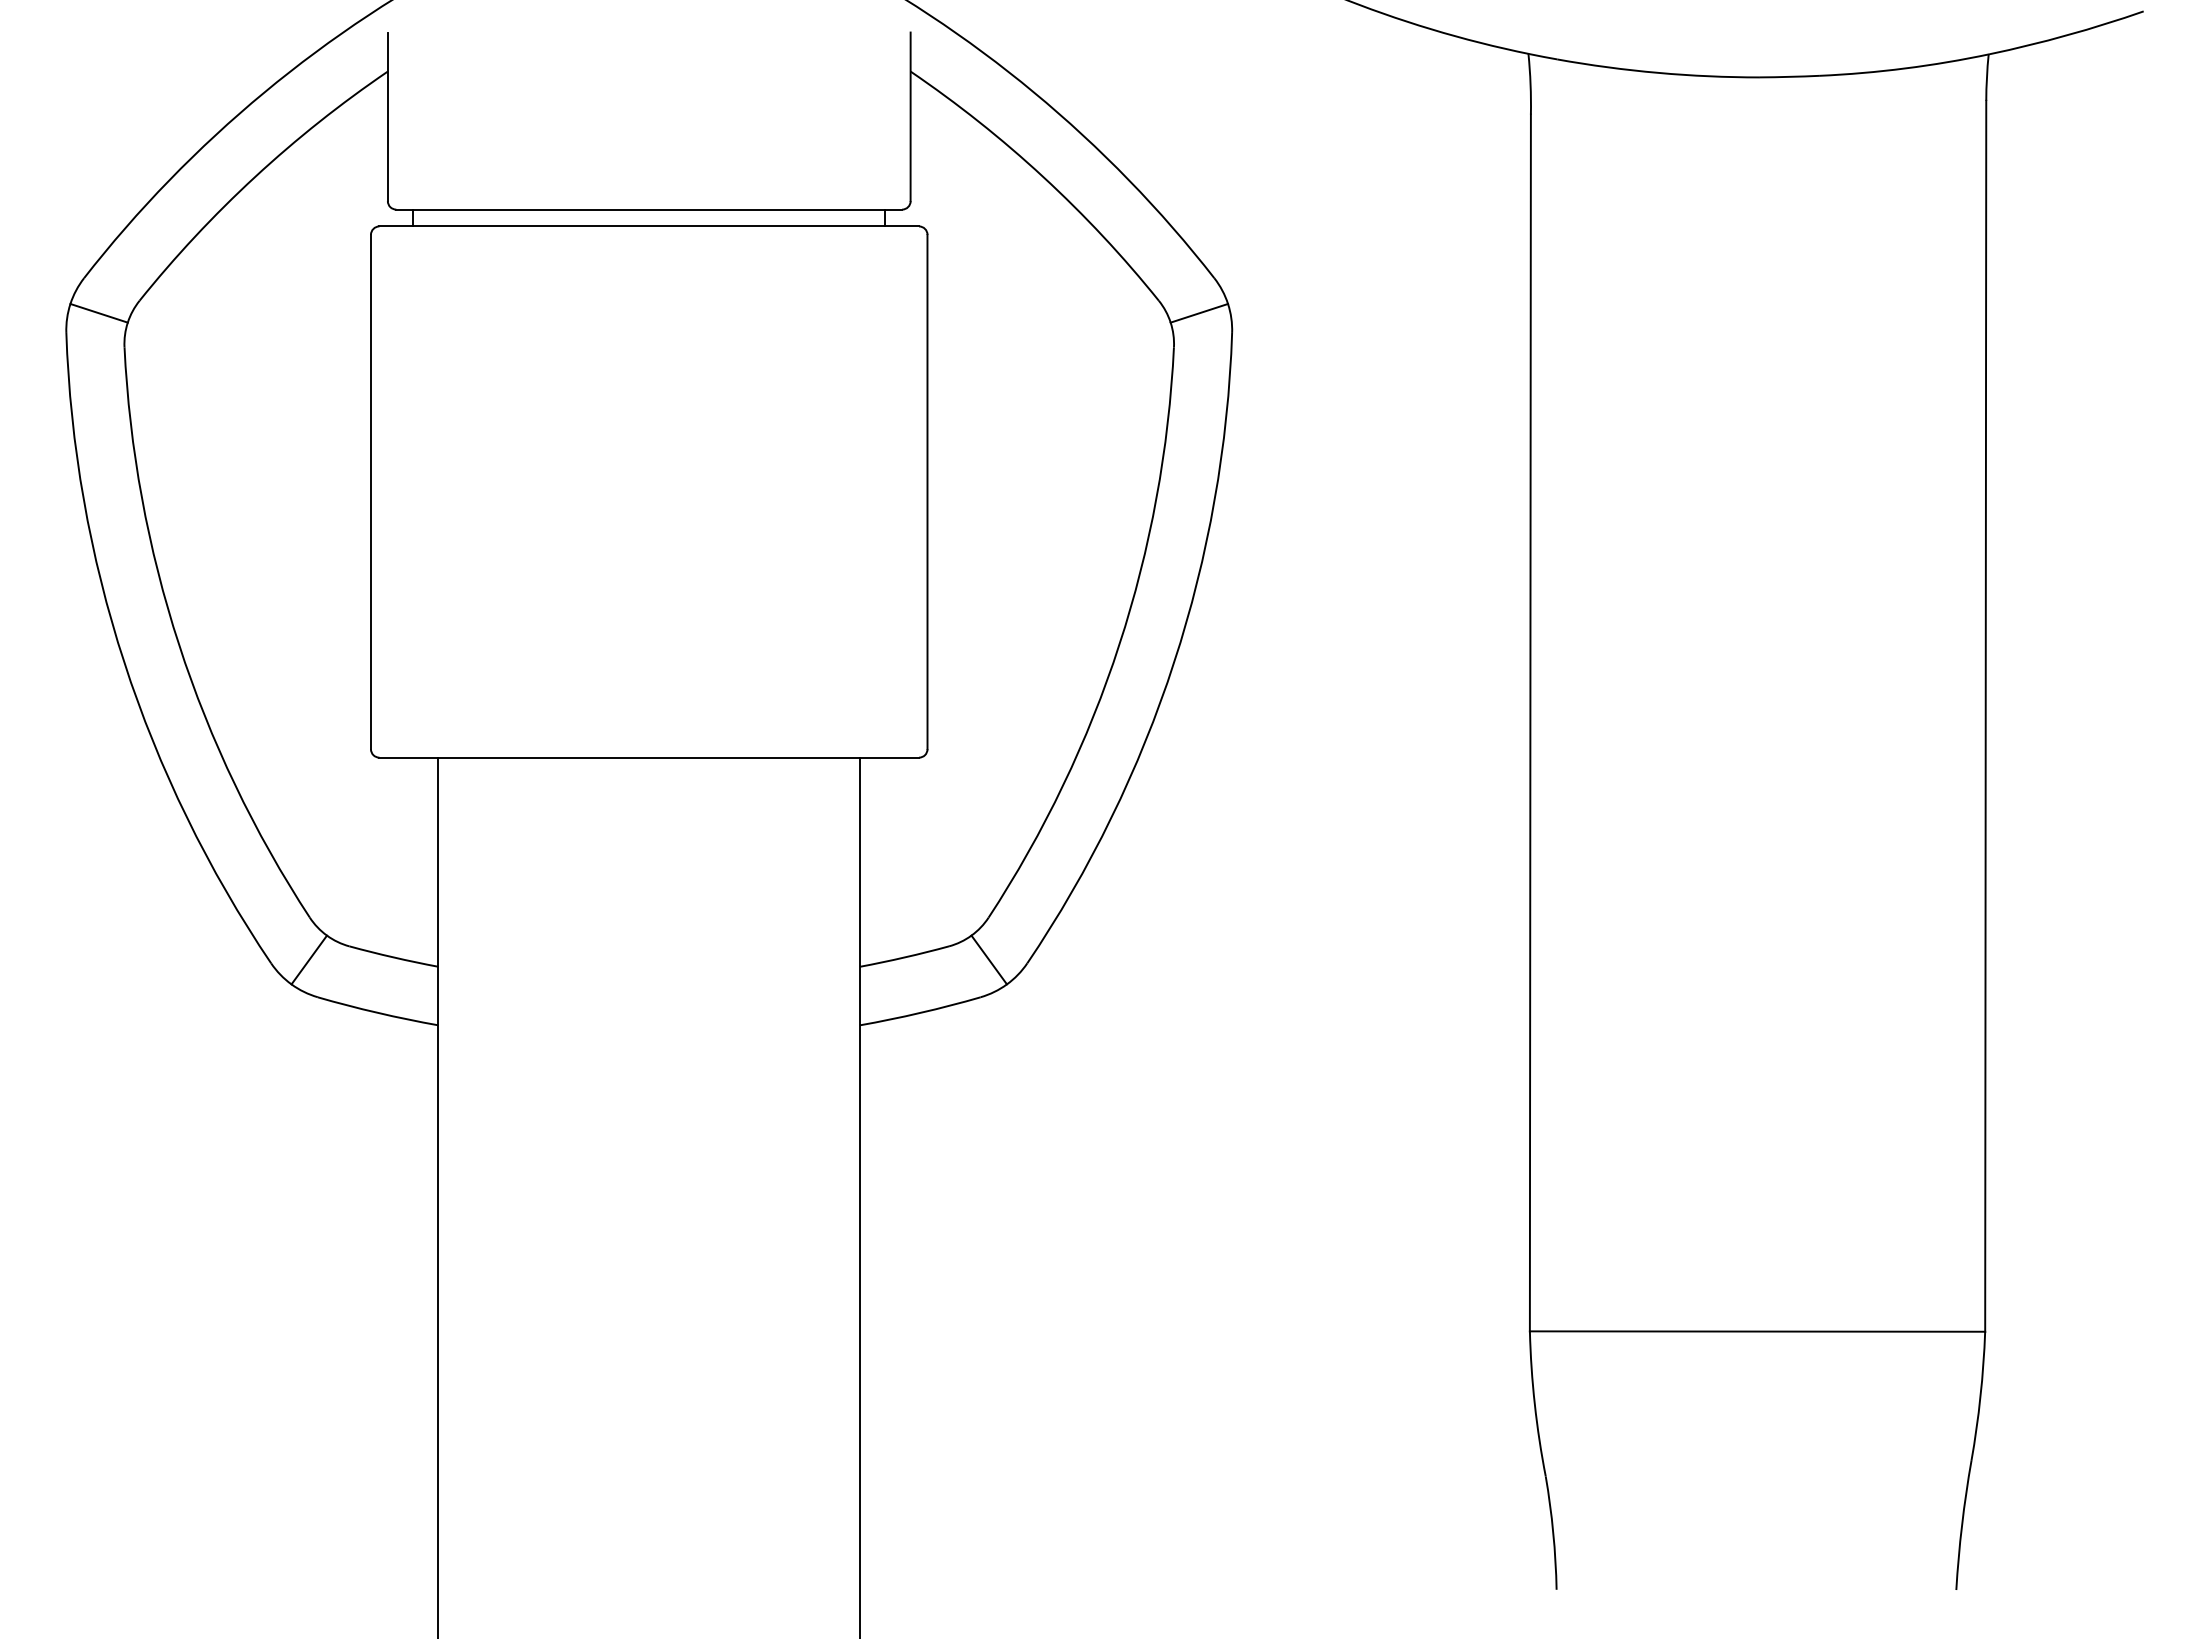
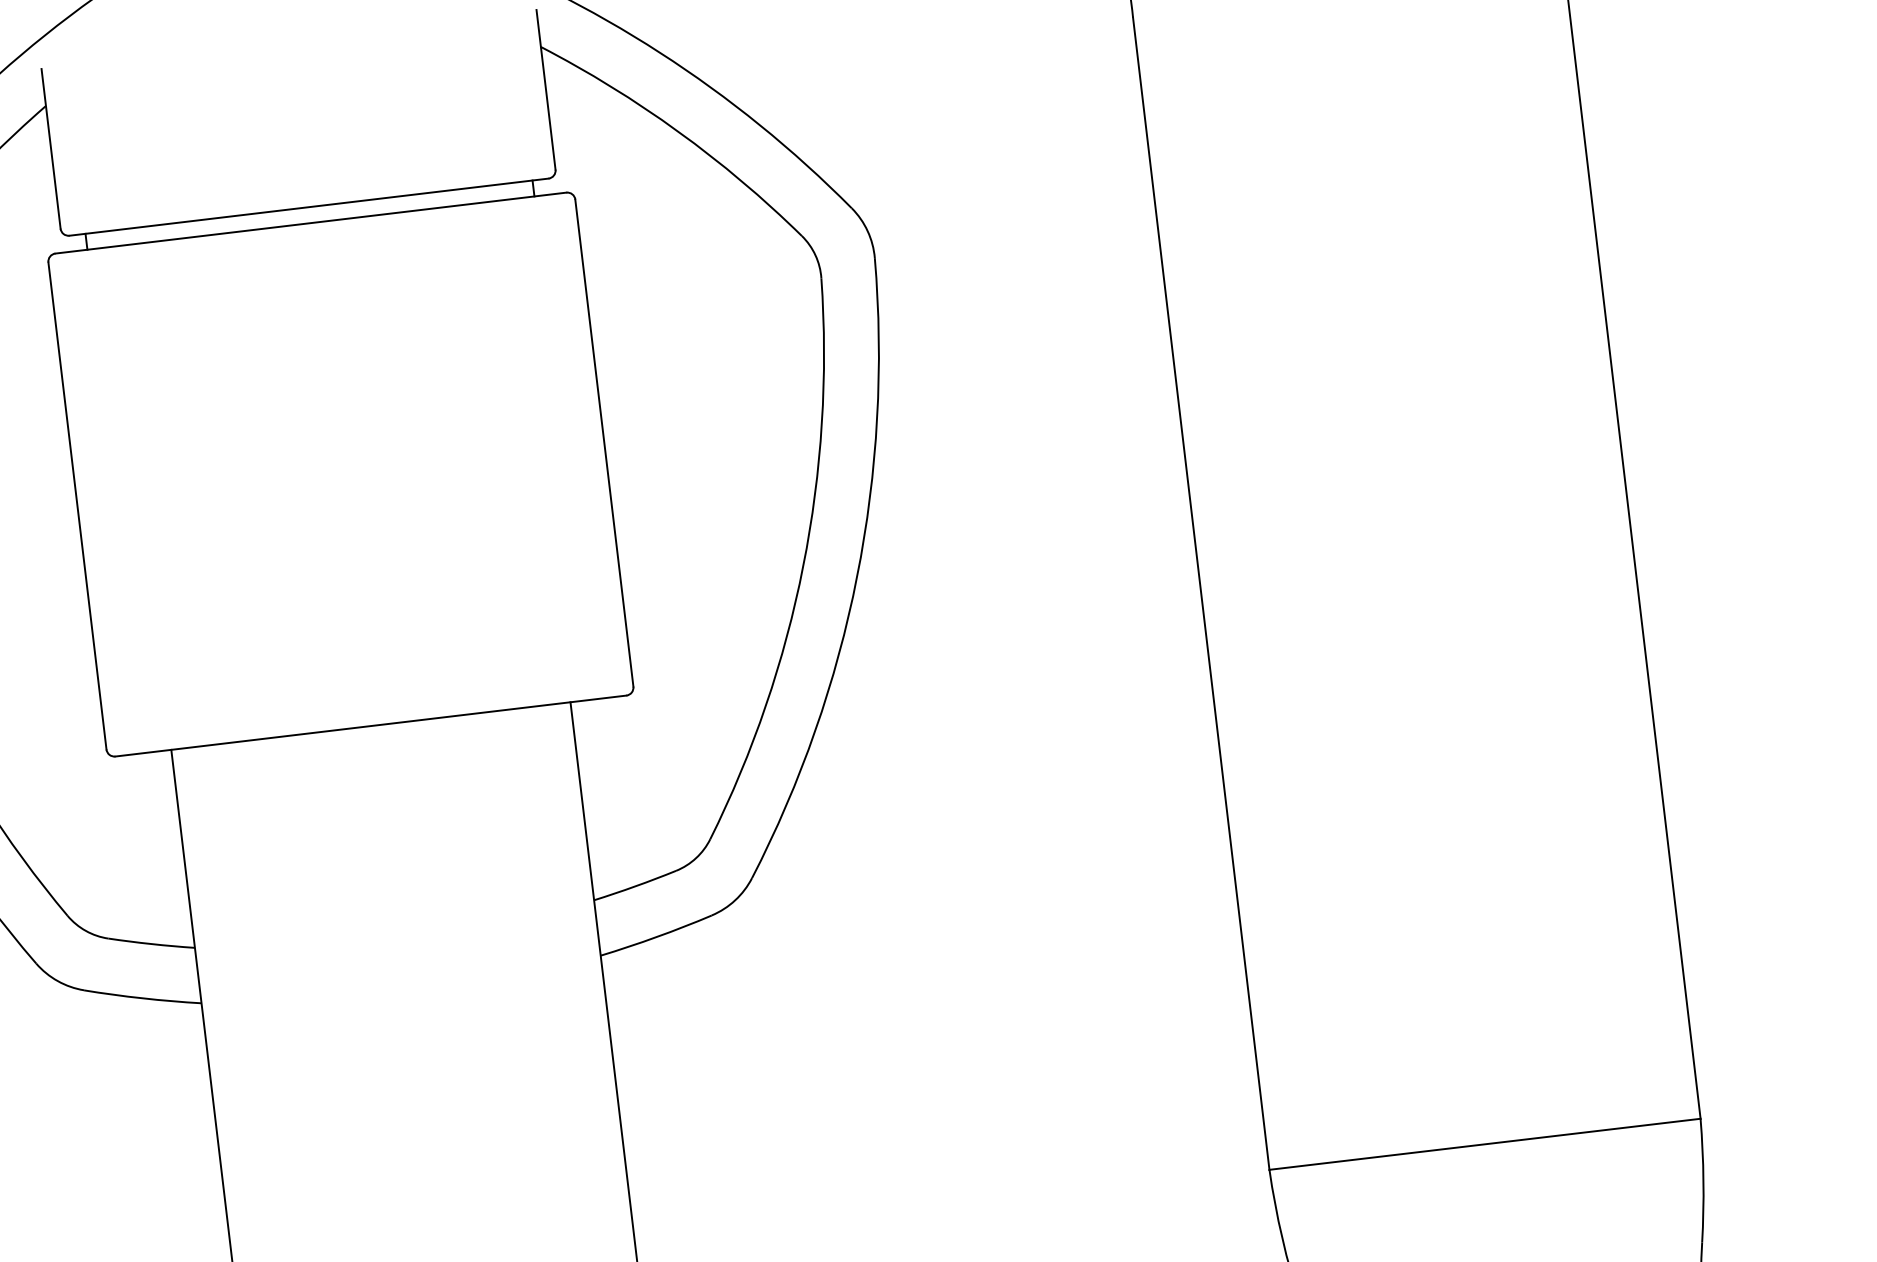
line: (1199, 312) -> (841, 242), removed
line: (308, 959) -> (71, 955), removed
line: (988, 959) -> (714, 878), removed

